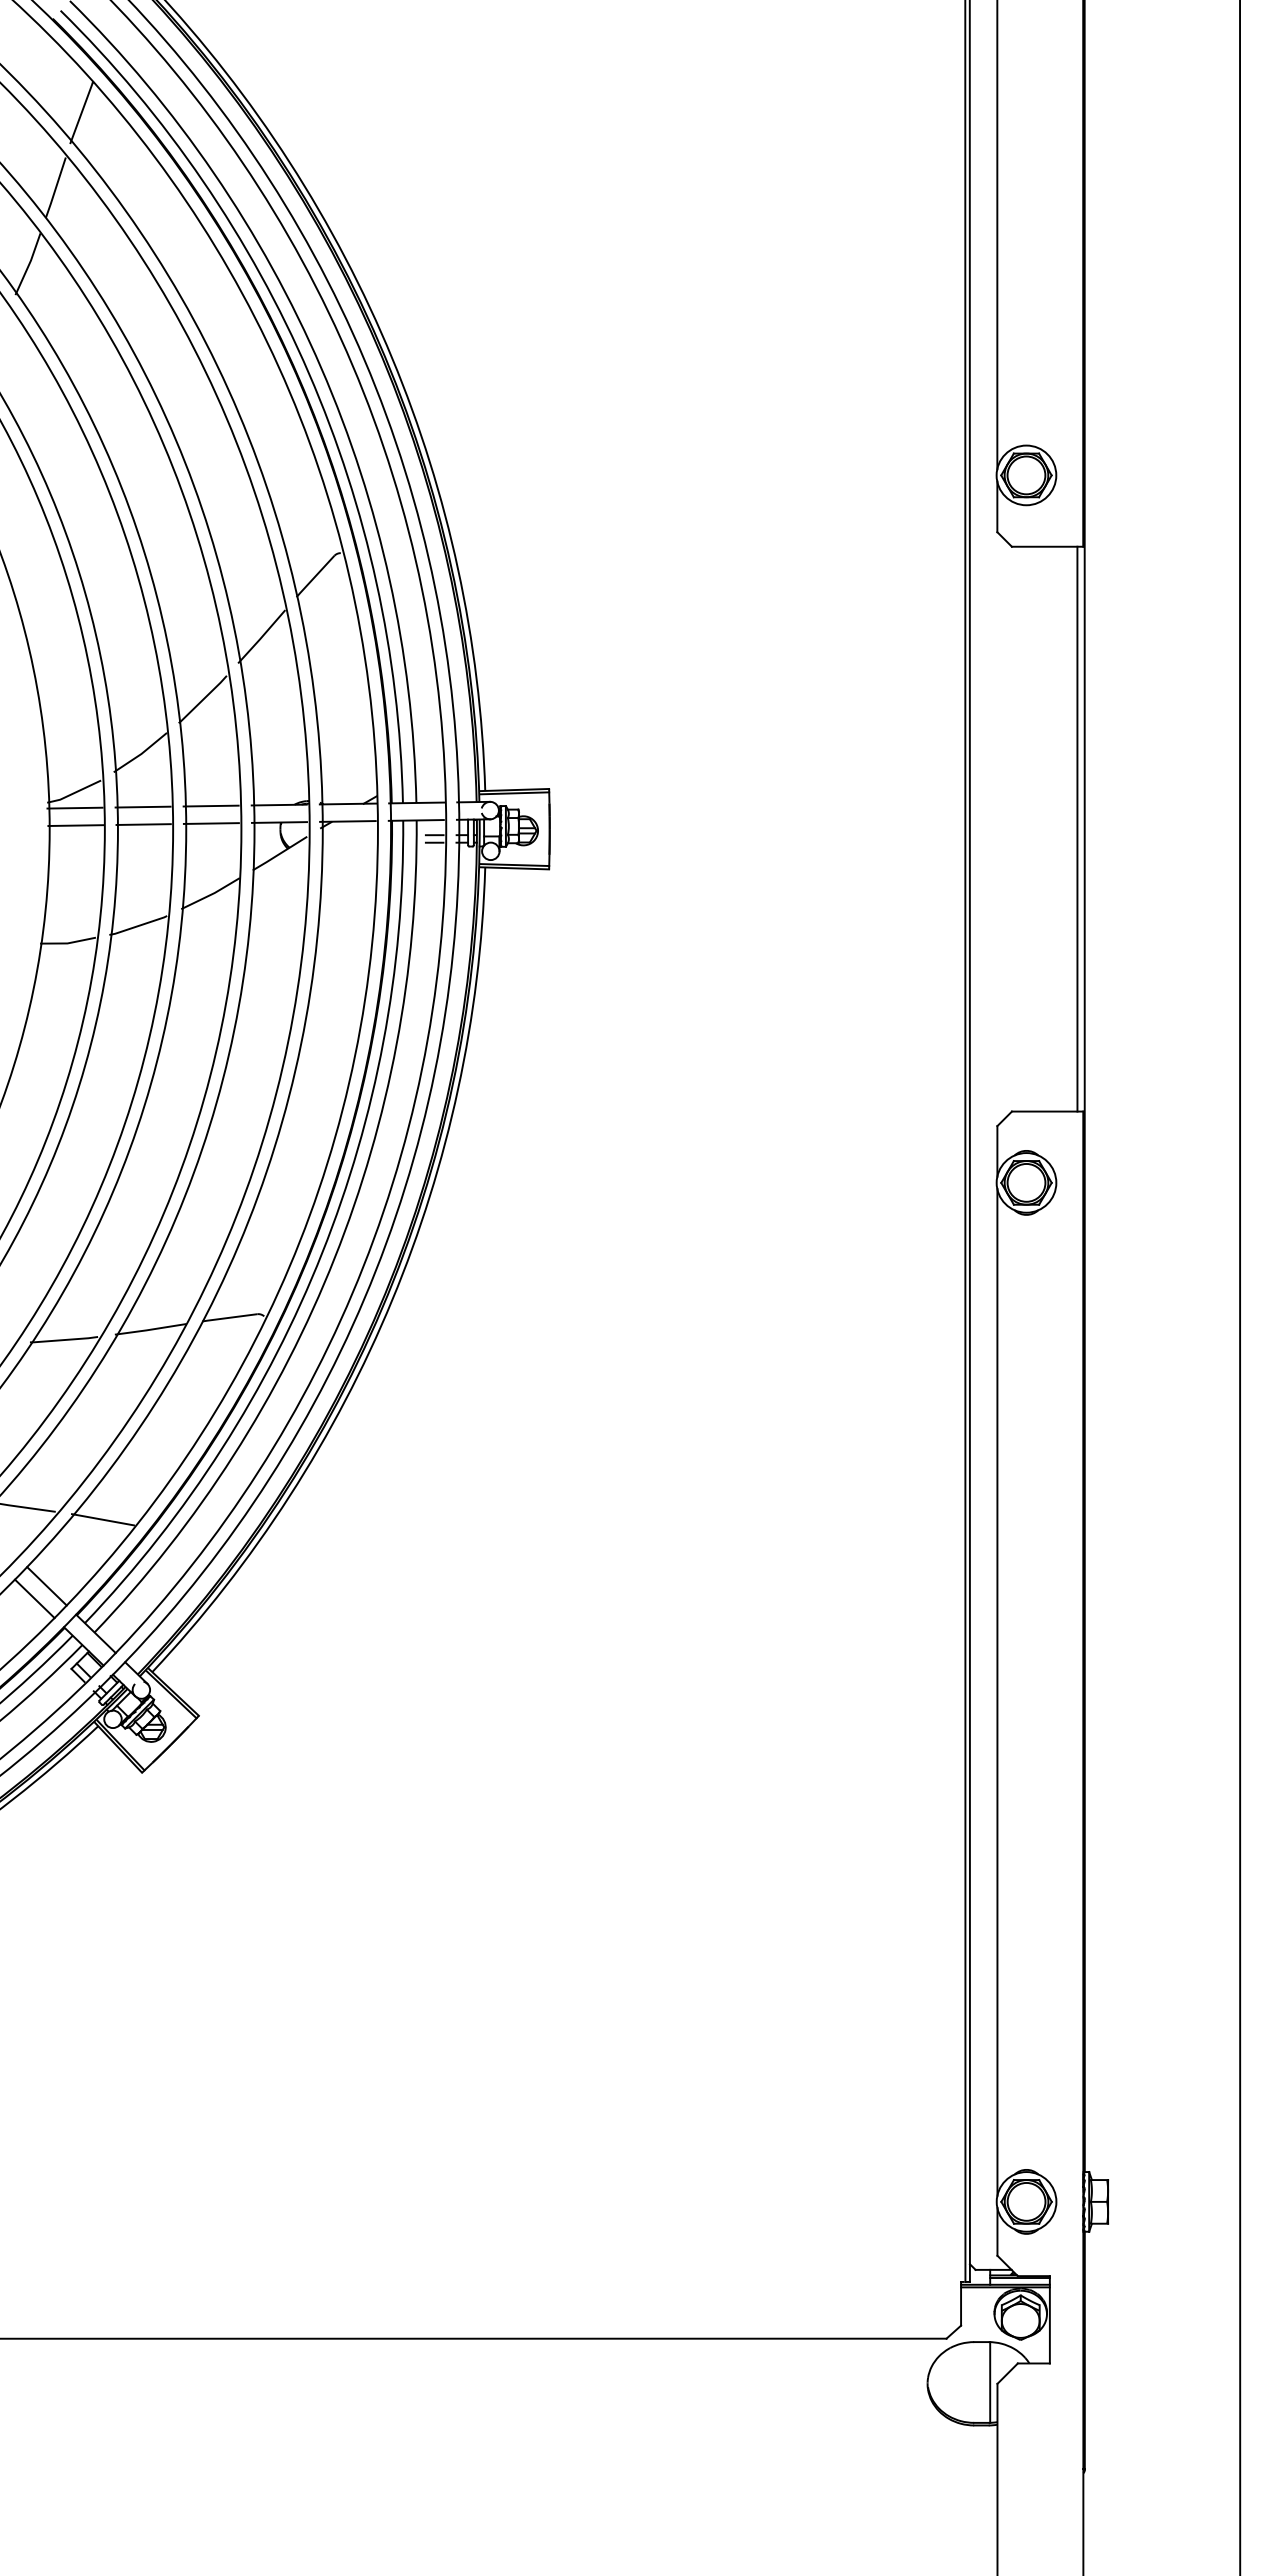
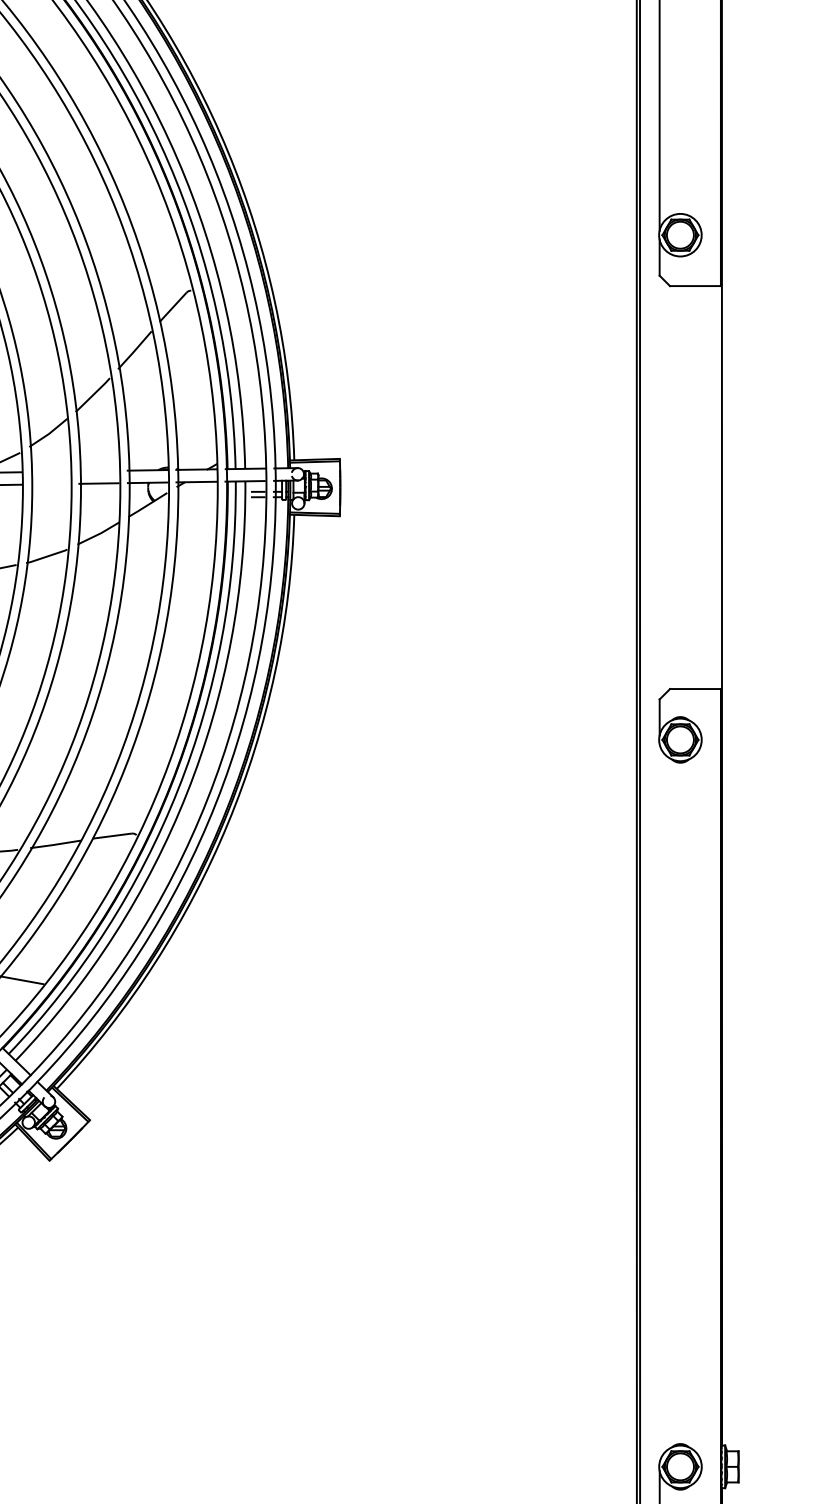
line: (210, 805) -> (98, 470), removed
line: (142, 806) -> (49, 471), removed
line: (143, 824) -> (50, 484), removed
line: (1077, 828) -> (716, 487), removed
line: (997, 1692) -> (659, 1103), removed

